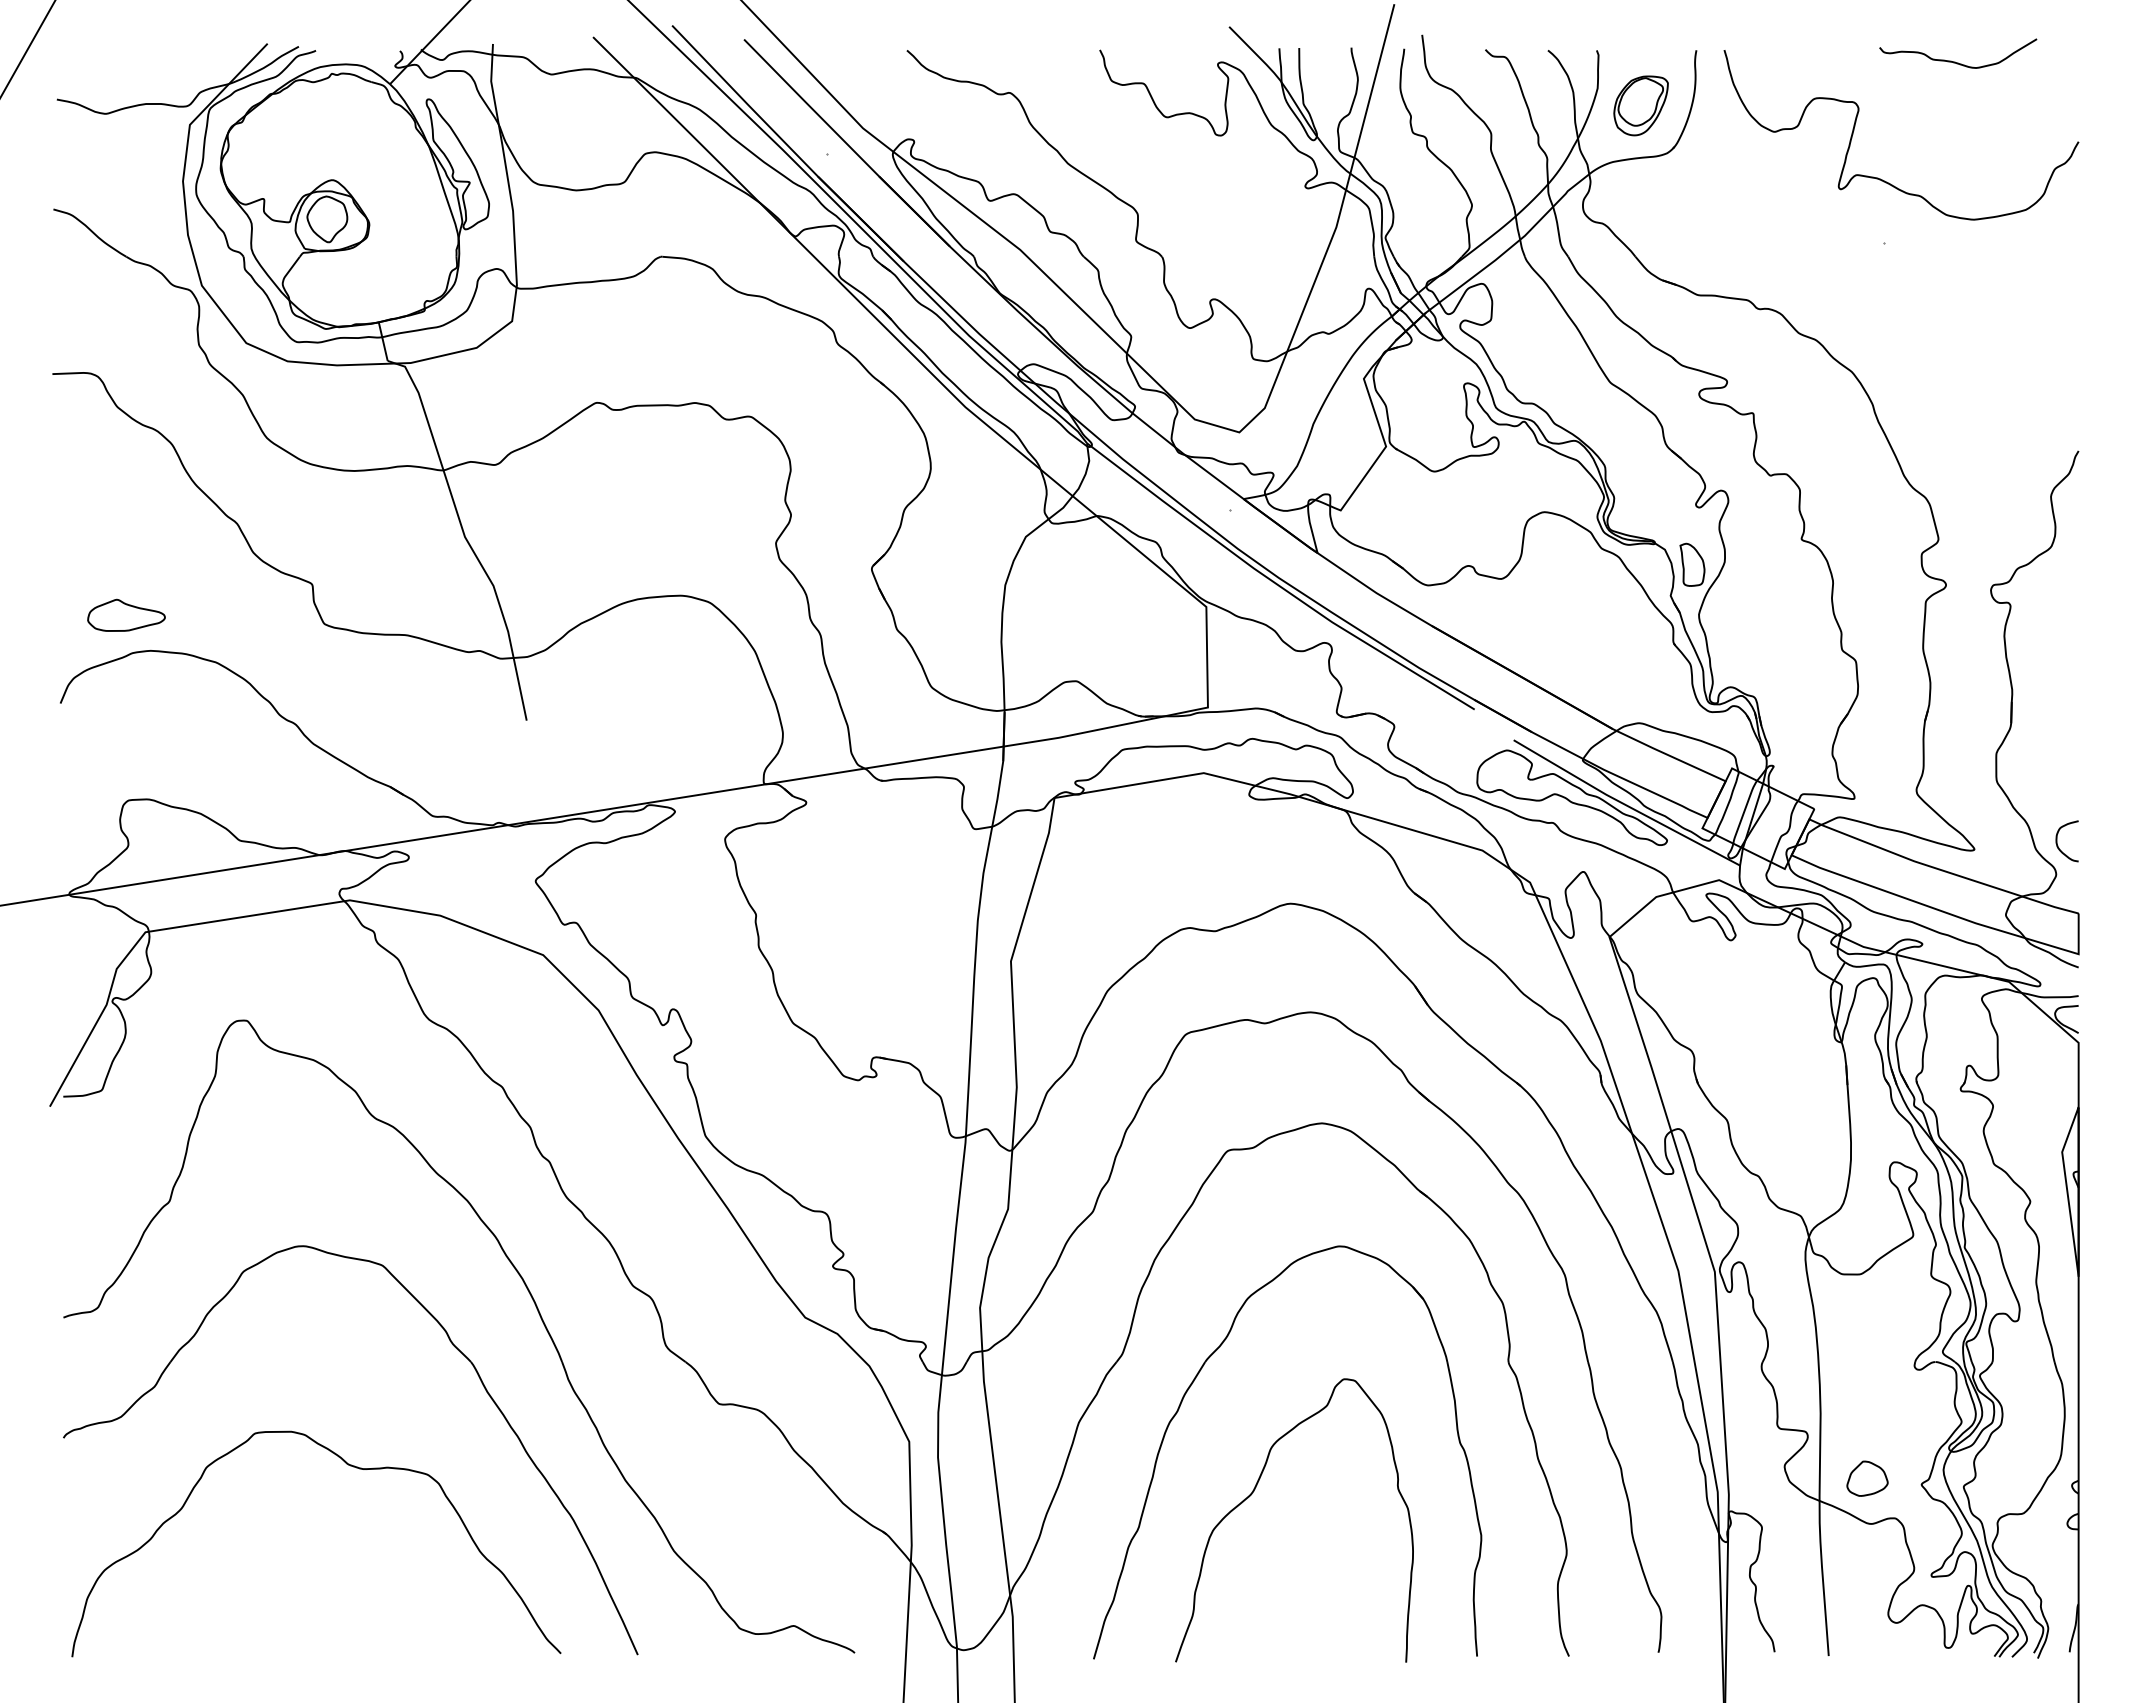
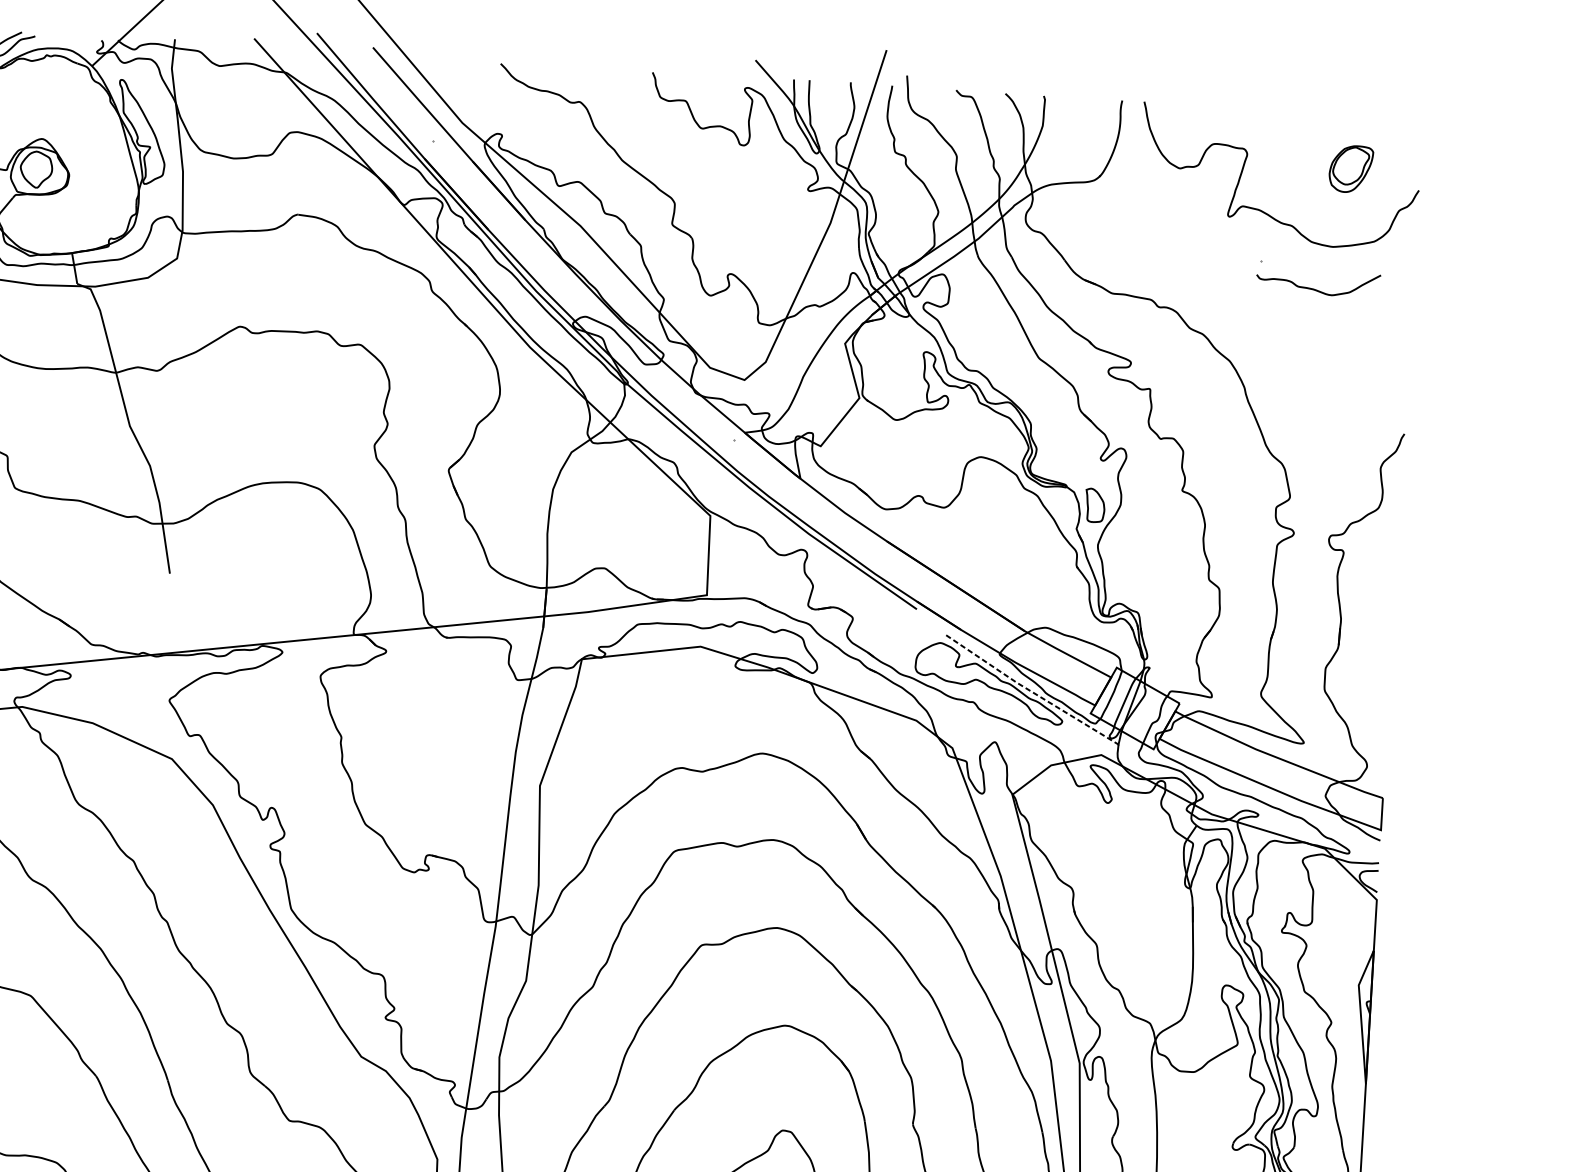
curve: (1955, 61) -> (1315, 289), moved
part: (1640, 105) -> (1350, 168), moved
line: (1625, 805) -> (1031, 691), solid -> dashed
curve: (2058, 845) -> (1370, 743), removed

